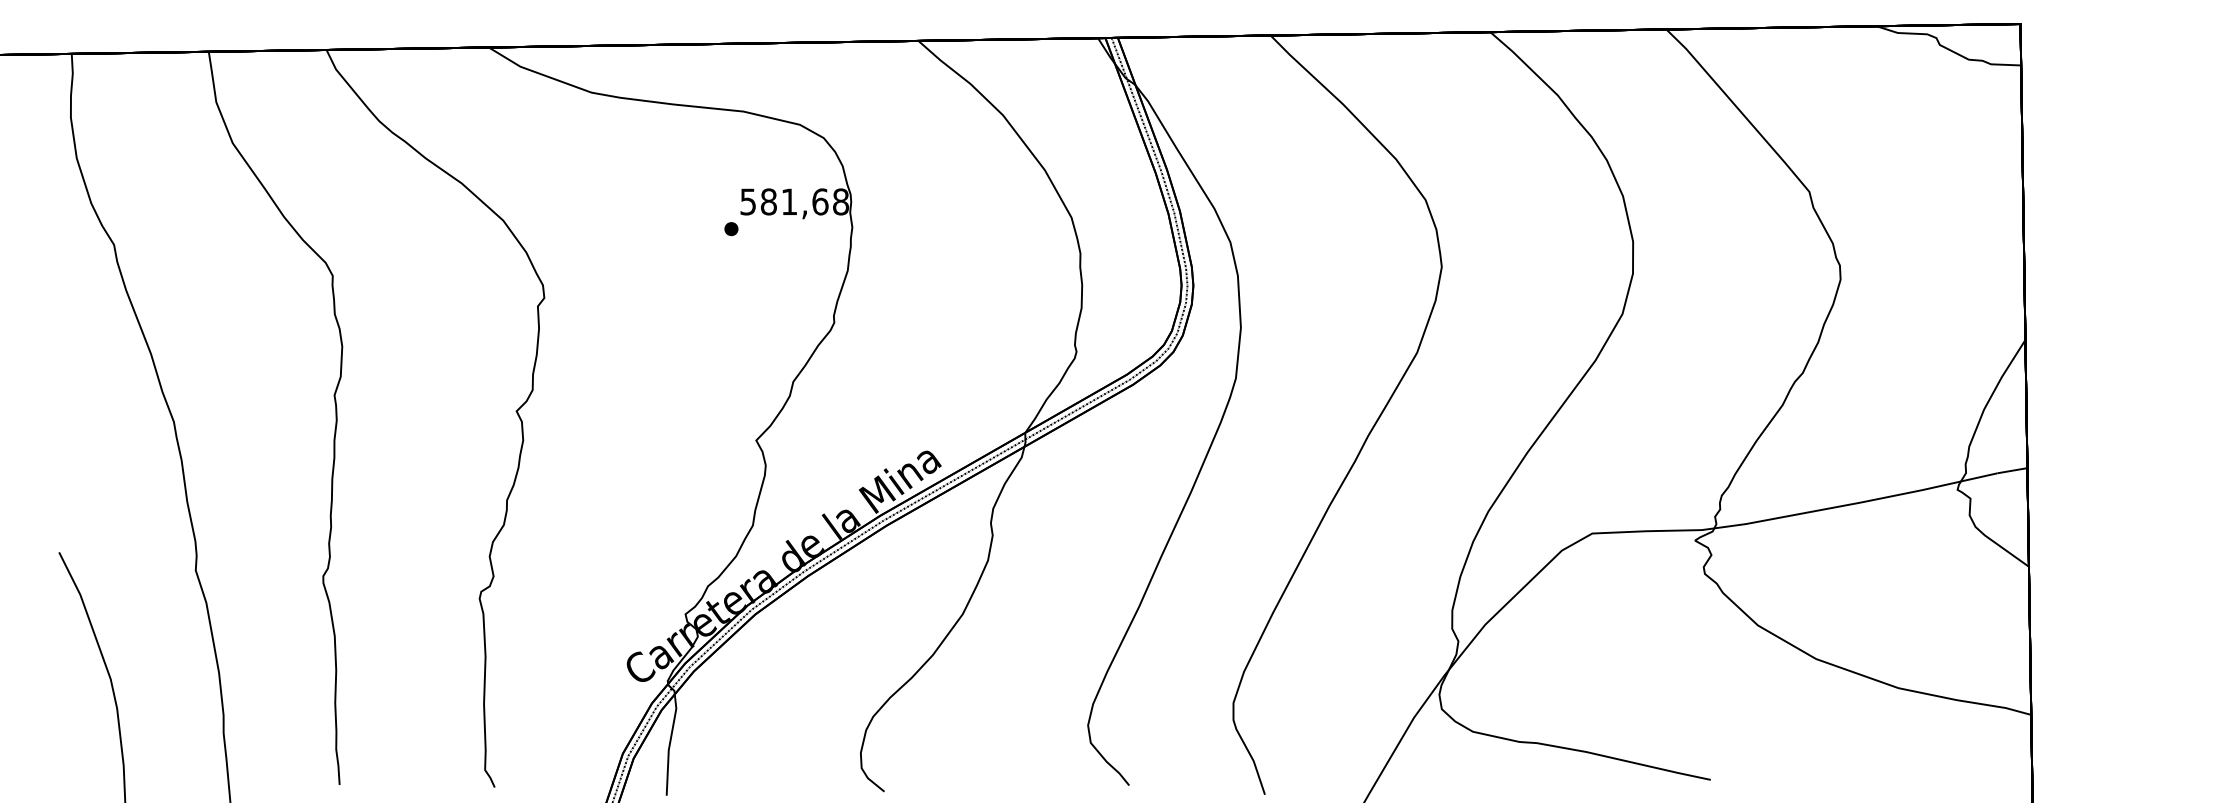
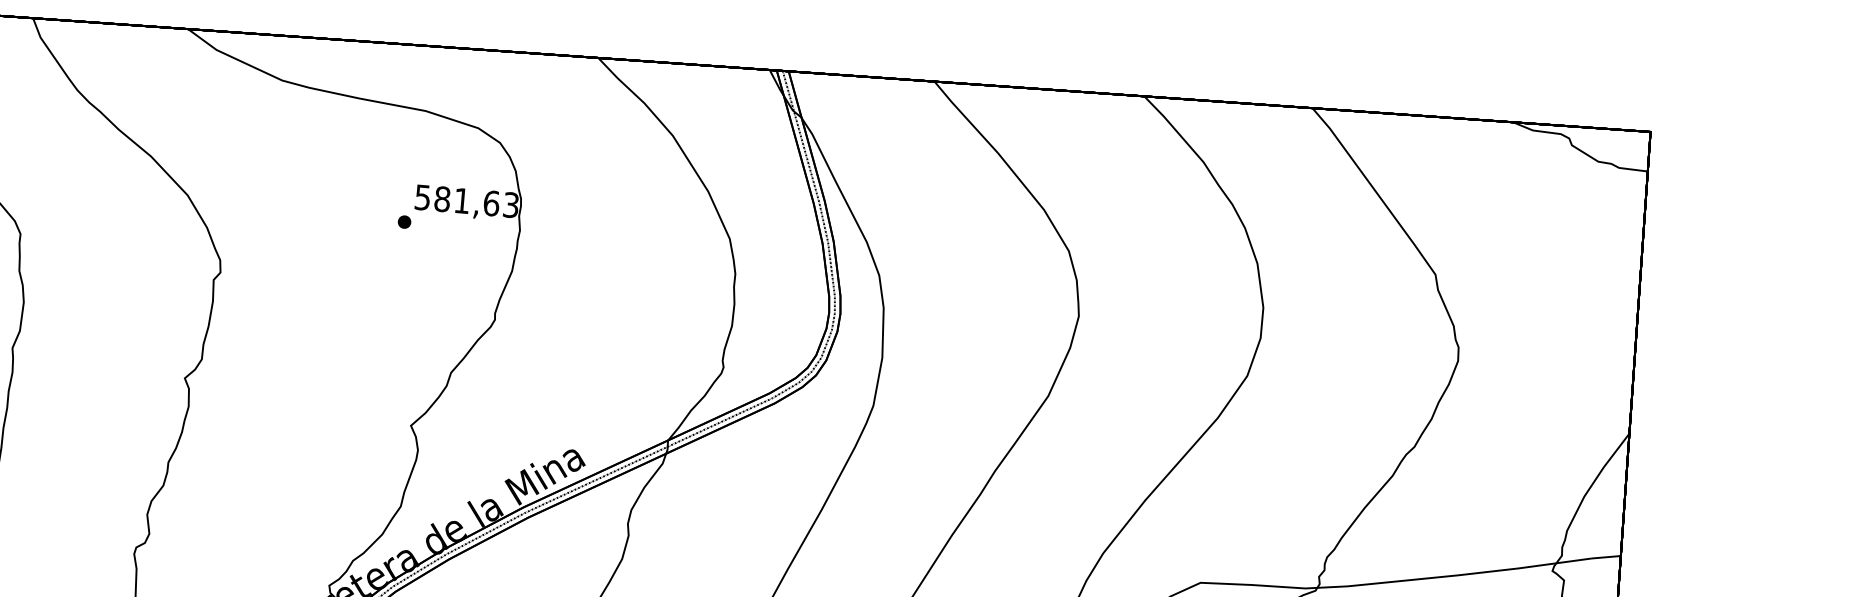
text: (841, 201) -> (511, 204), 581,68 -> 581,63

